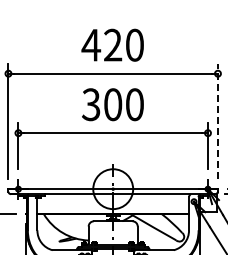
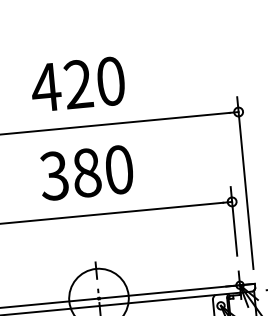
text: (113, 104) -> (87, 172), 300 -> 380
line: (217, 121) -> (244, 183), dashed -> solid

